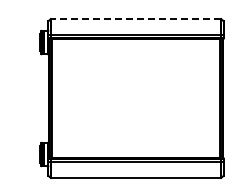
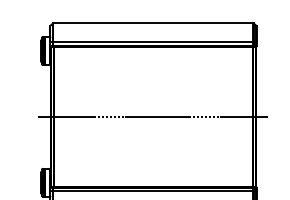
line: (136, 19) -> (154, 23), dashed -> solid
line: (135, 98) -> (152, 116), added

